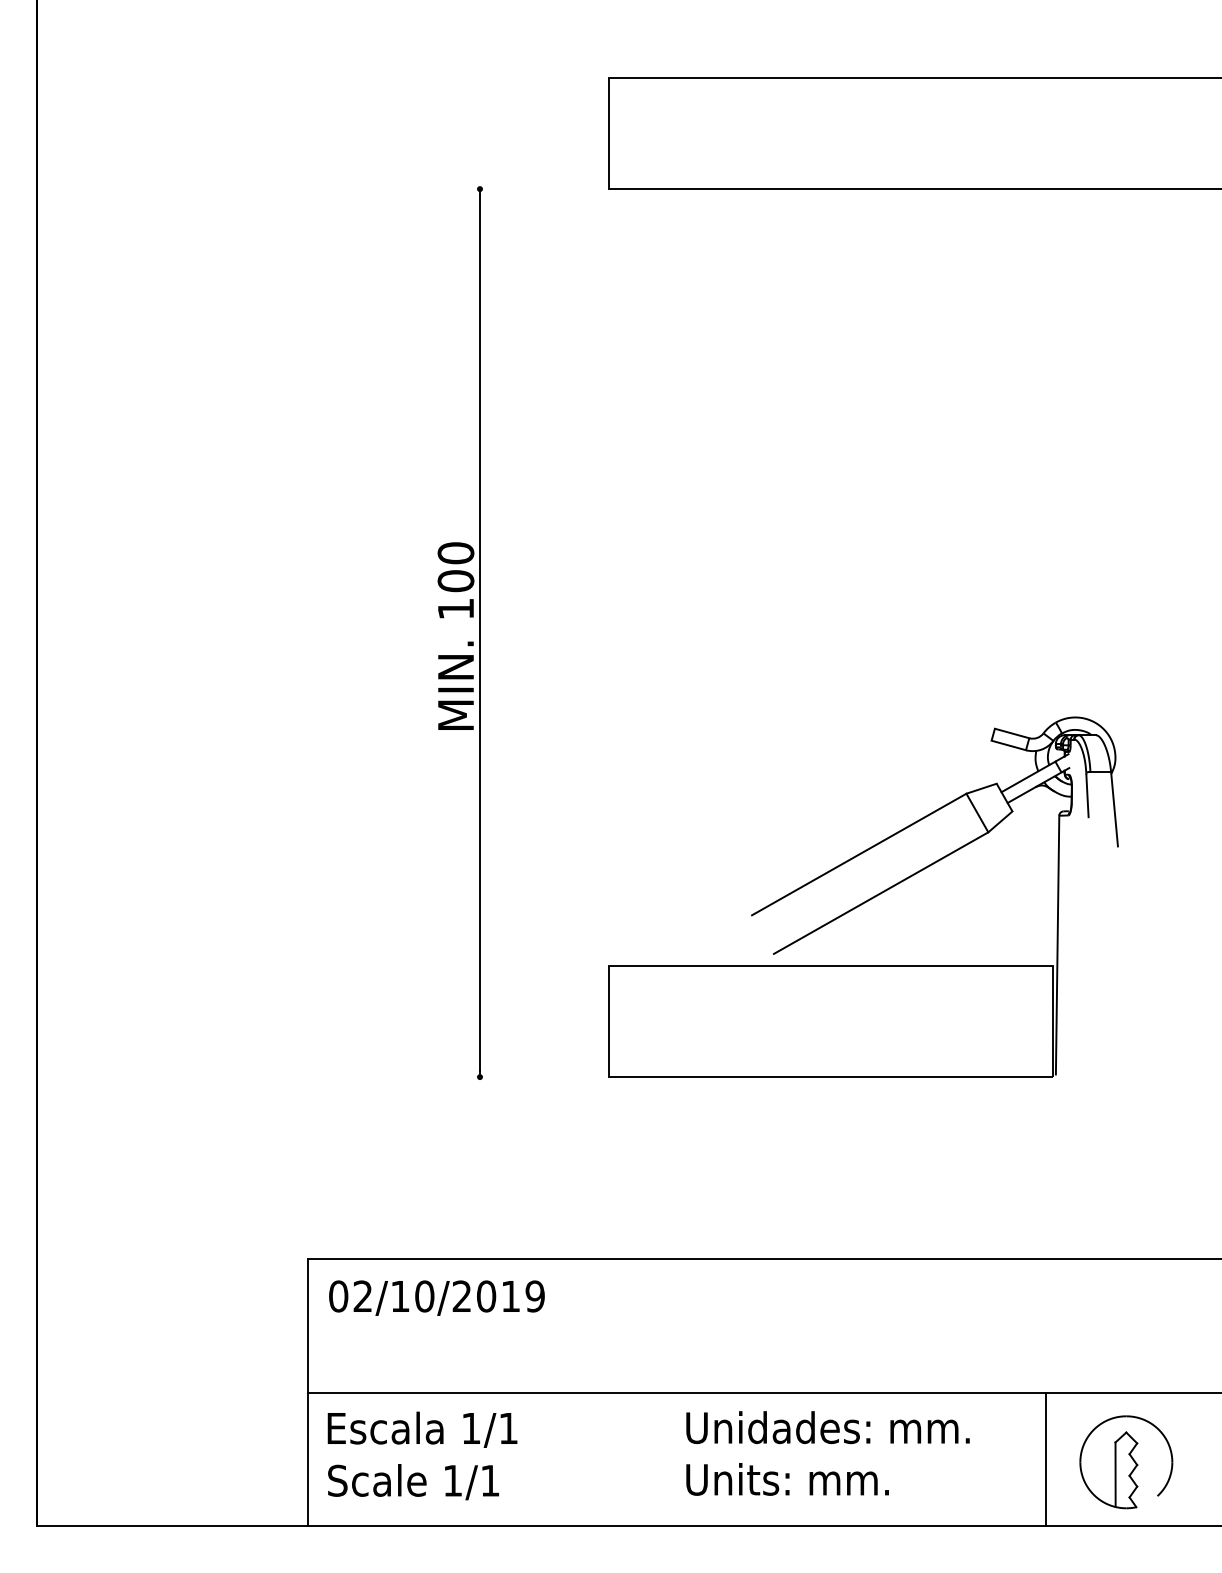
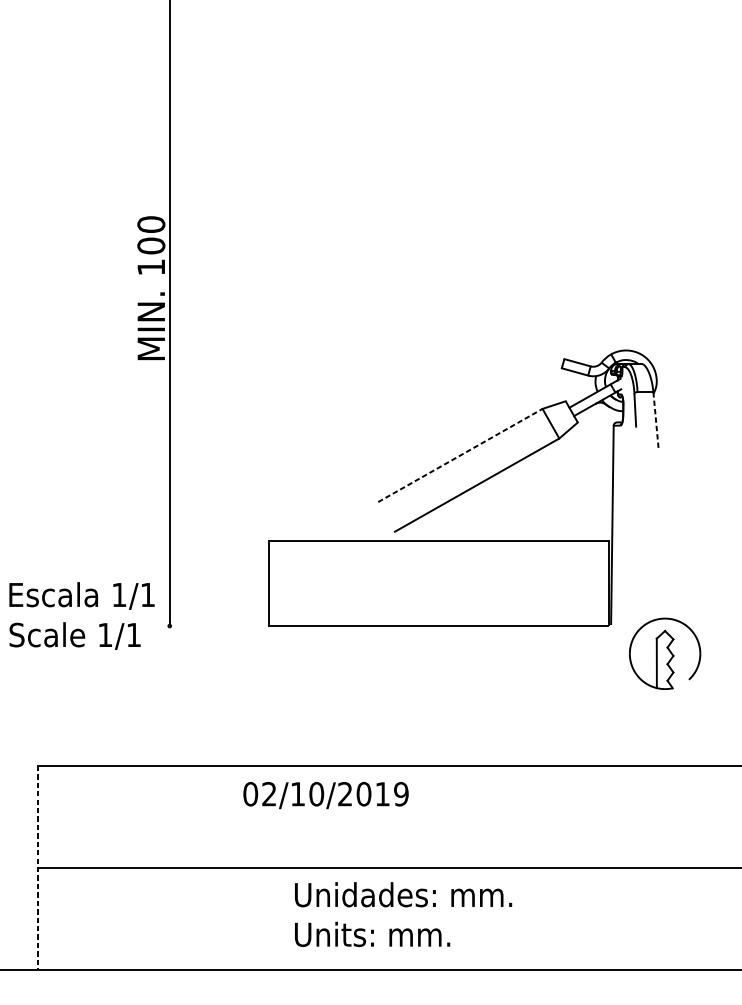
line: (1114, 809) -> (656, 421), solid -> dashed
line: (859, 854) -> (460, 455), solid -> dashed
text: (436, 1297) -> (325, 795), moved
line: (308, 1393) -> (38, 868), solid -> dashed
text: (827, 1453) -> (403, 914), moved
text: (422, 1455) -> (81, 615), moved
line: (1045, 1458) -> (603, 918), removed
part: (1126, 1462) -> (665, 654), moved

